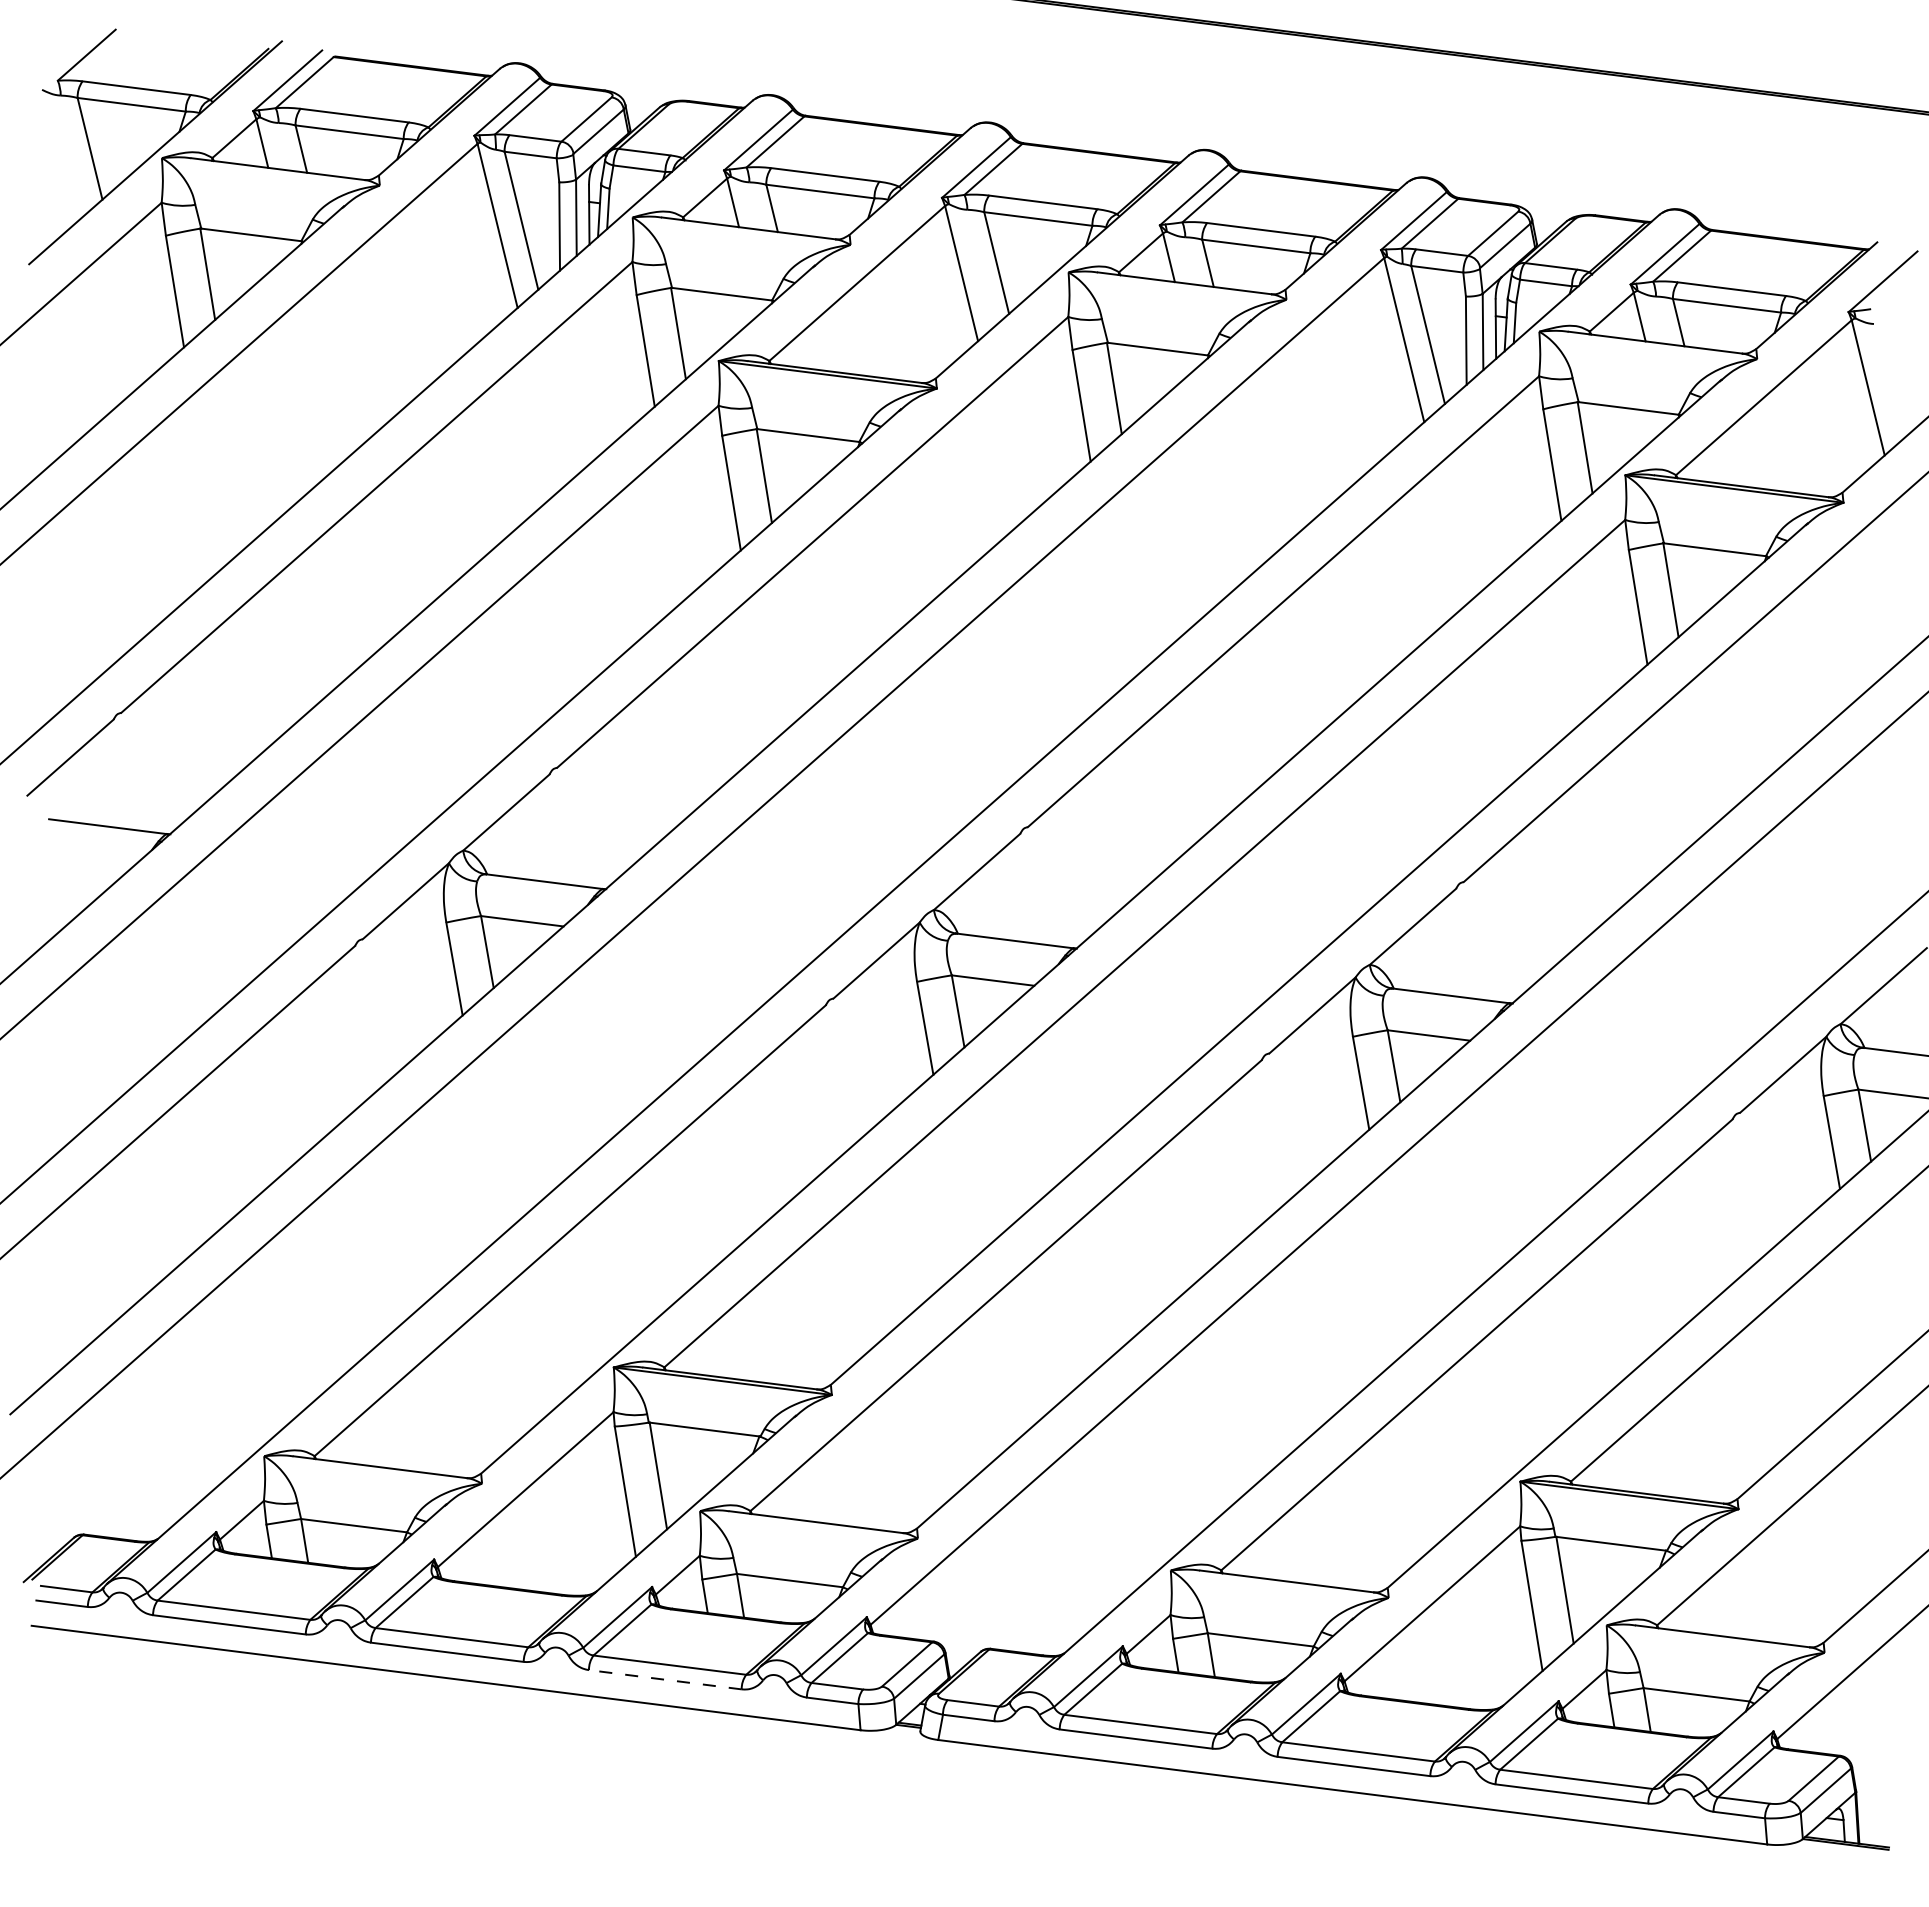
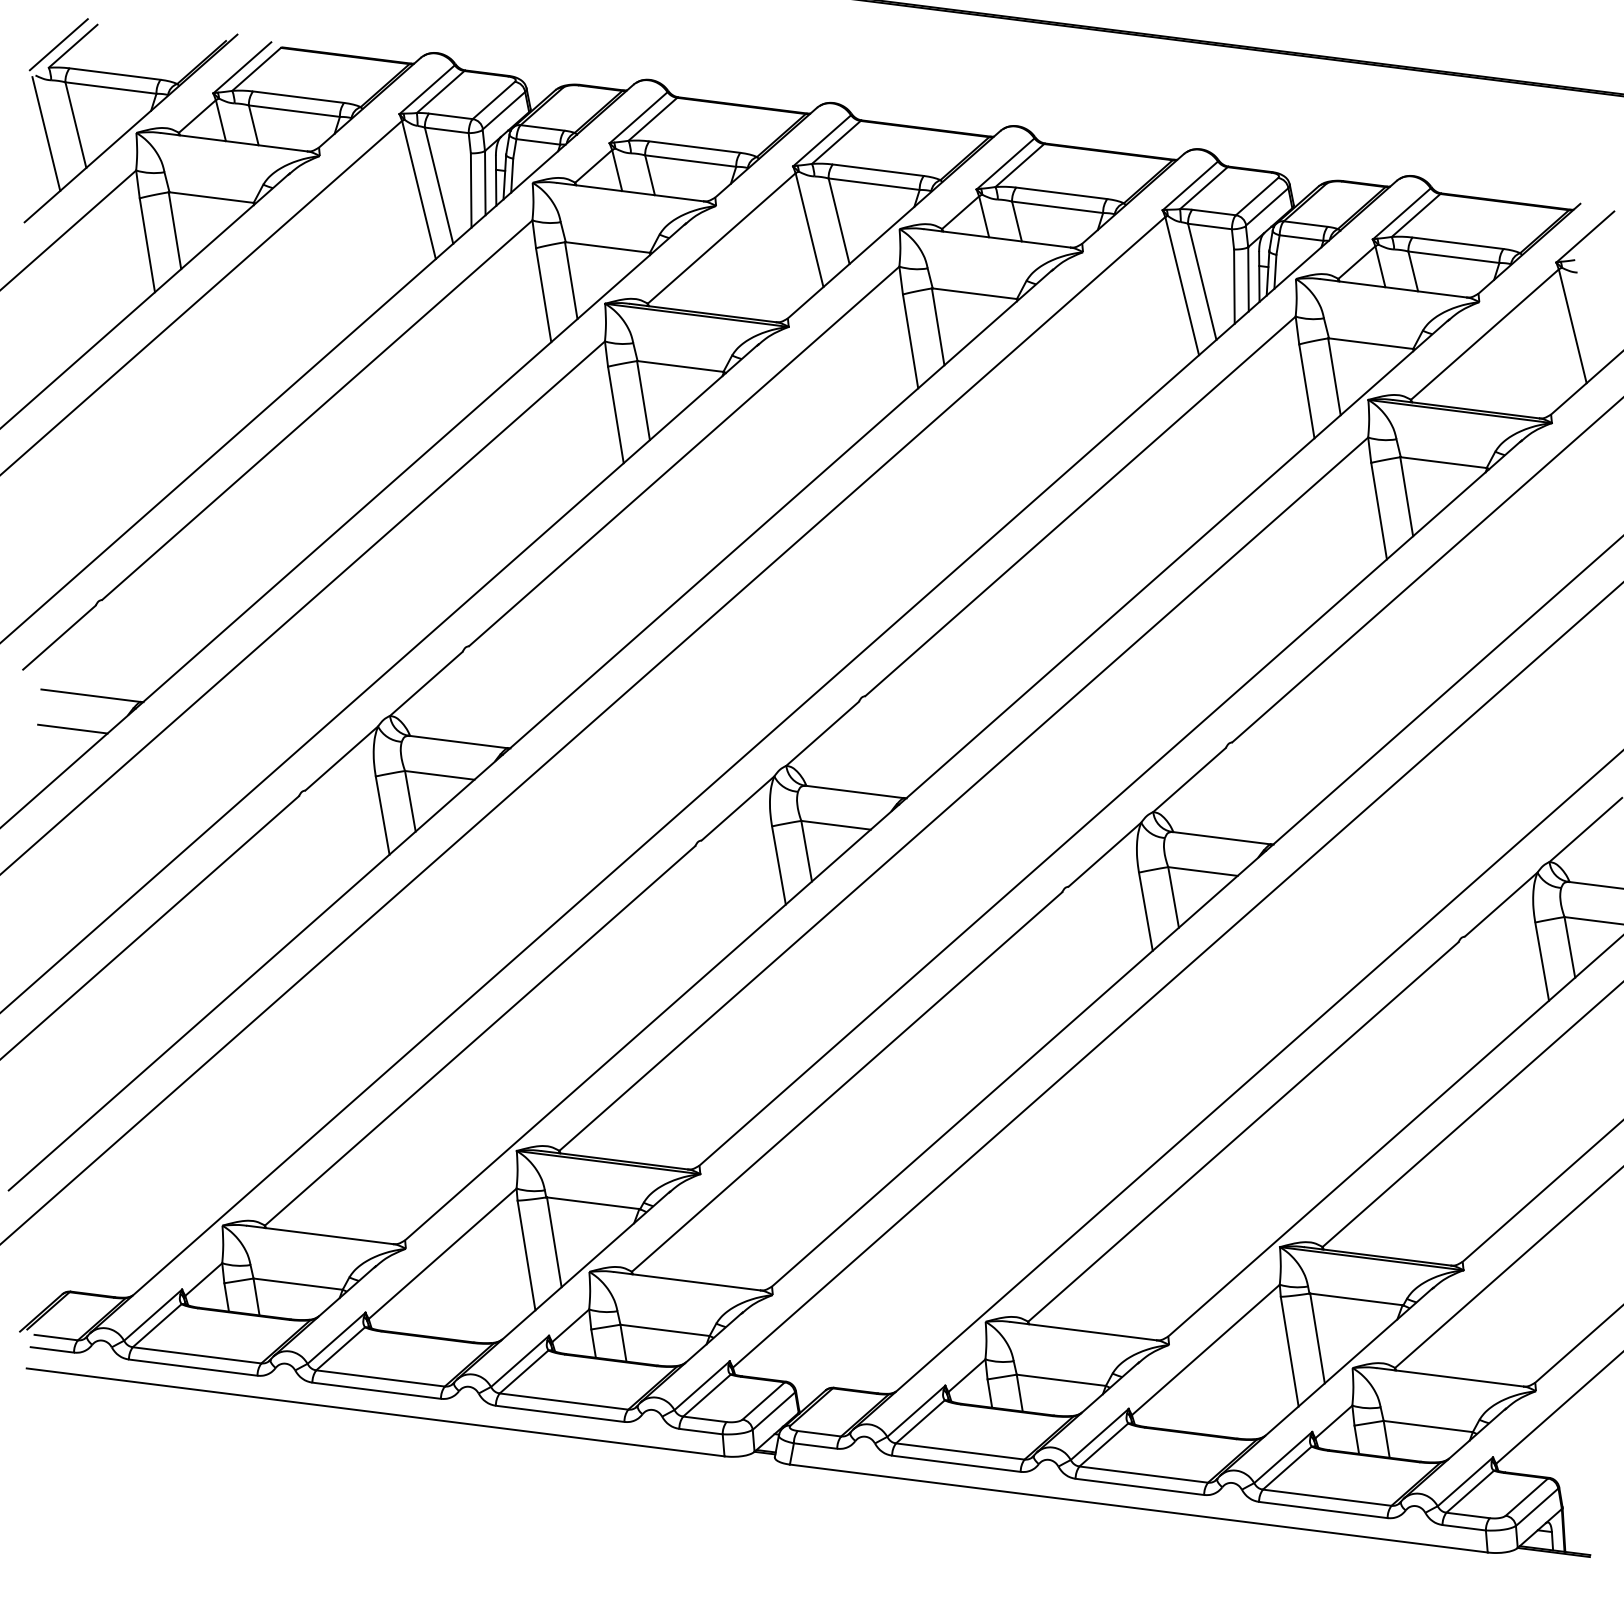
line: (69, 52) -> (58, 44), added
line: (54, 159) -> (45, 134), added
line: (86, 866) -> (72, 729), added
line: (665, 1679) -> (560, 1413), dashed -> solid

